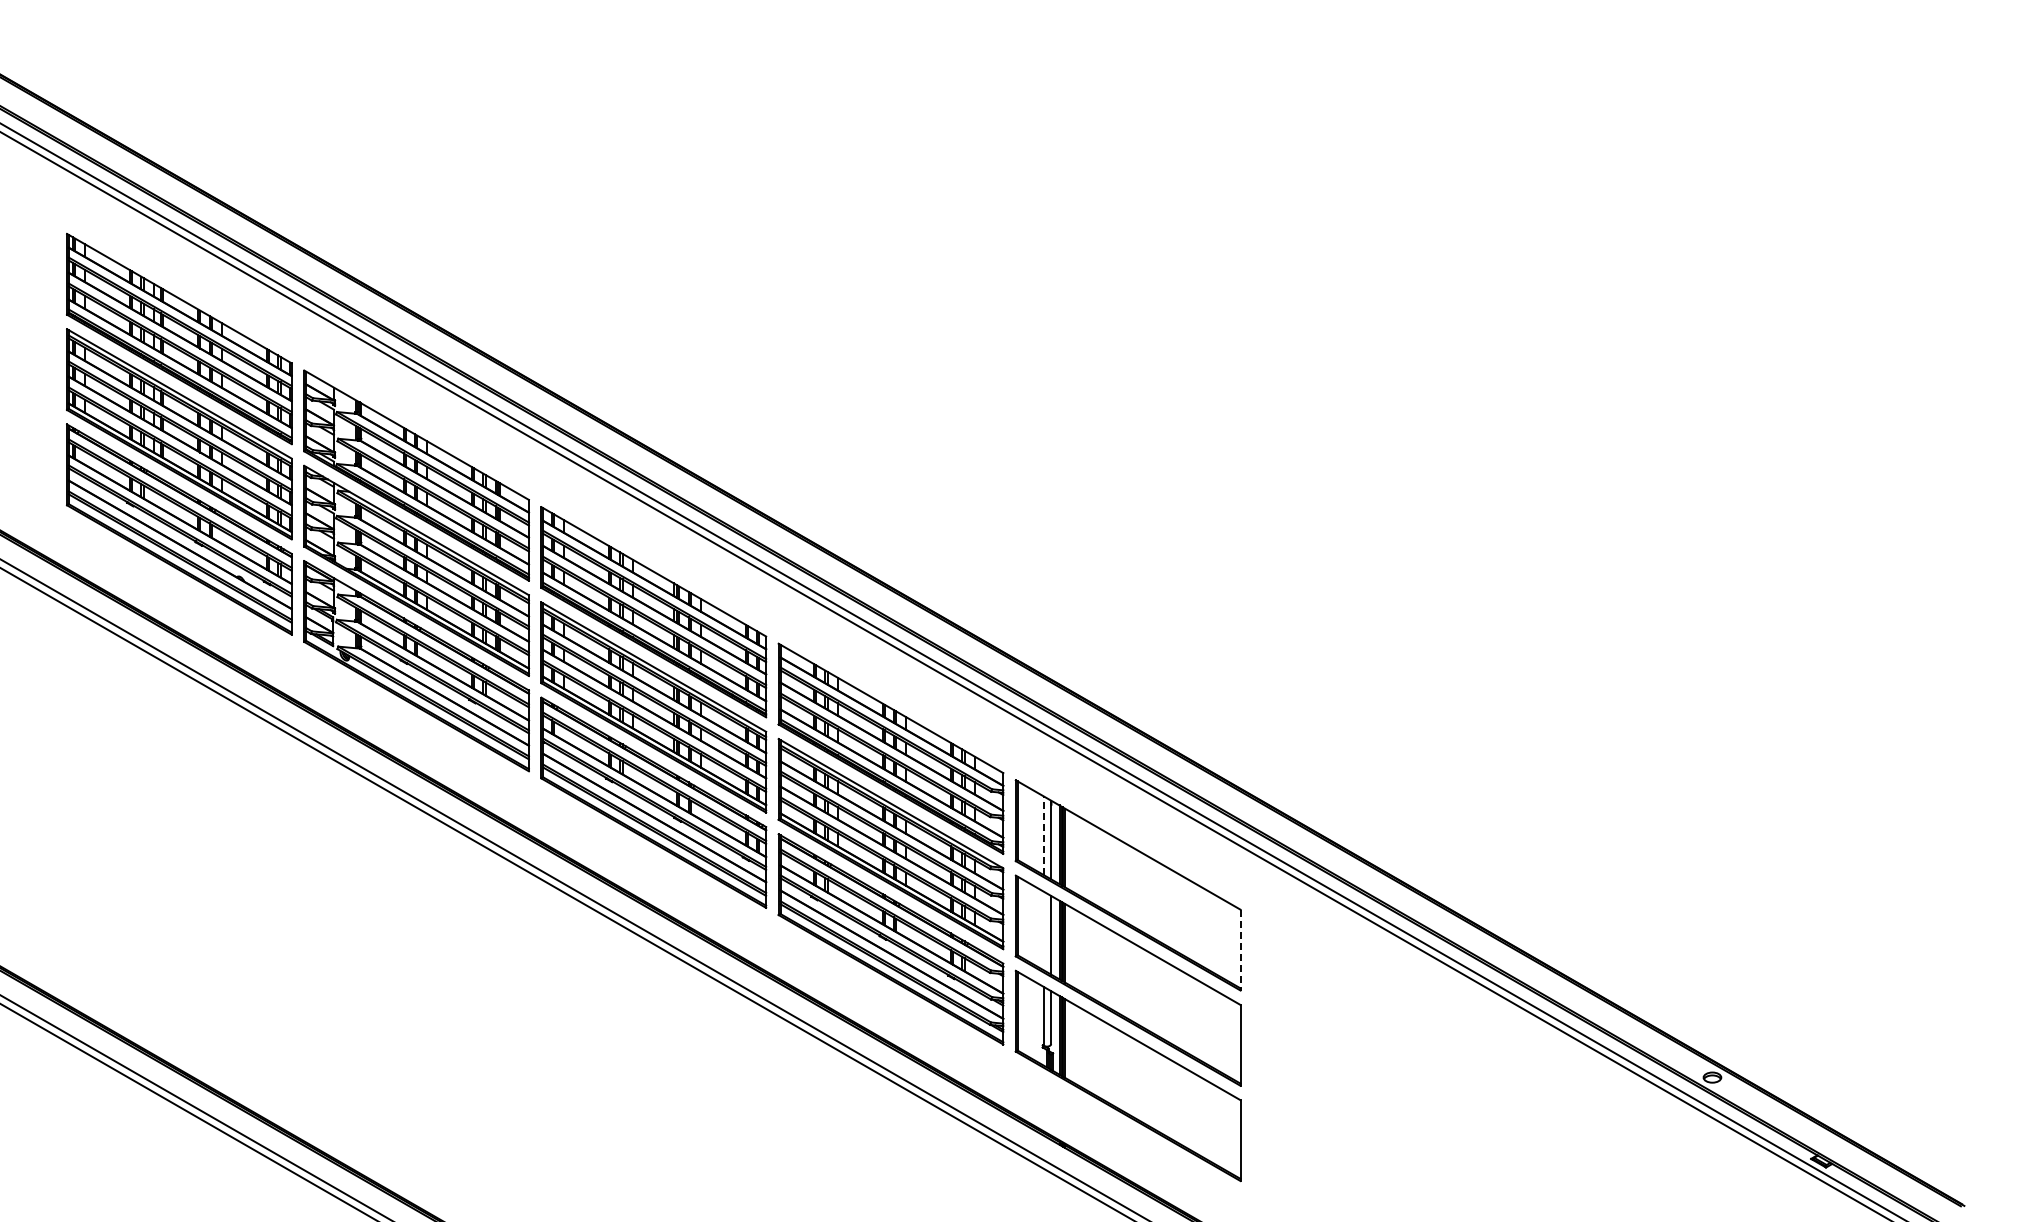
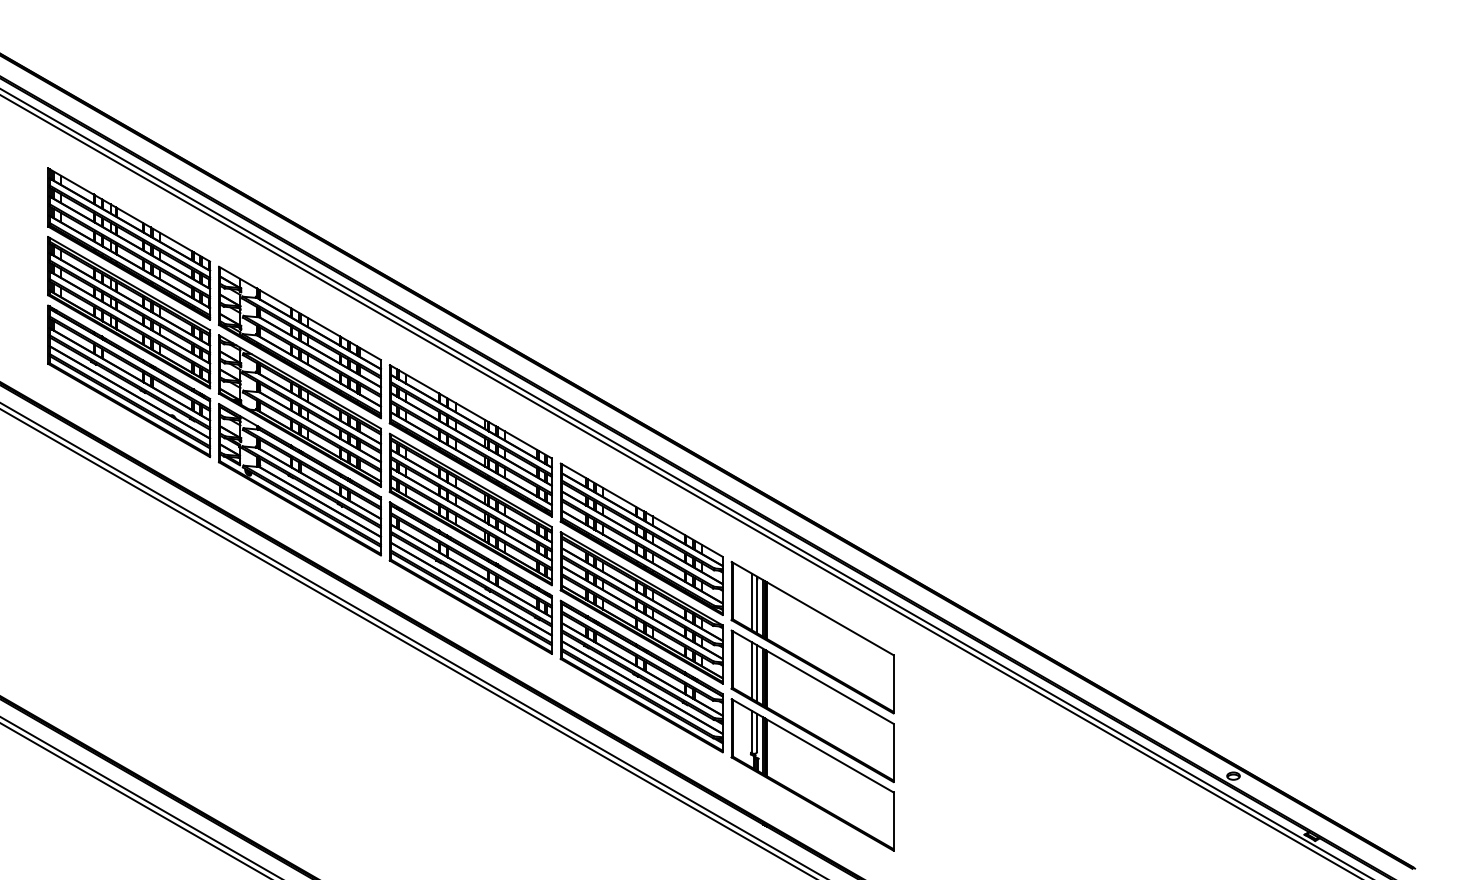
line: (1043, 835) -> (751, 601), dashed -> solid
line: (1043, 930) -> (751, 670), added
line: (1240, 950) -> (893, 684), dashed -> solid

